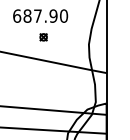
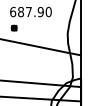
part: (42, 36) -> (13, 27), moved

